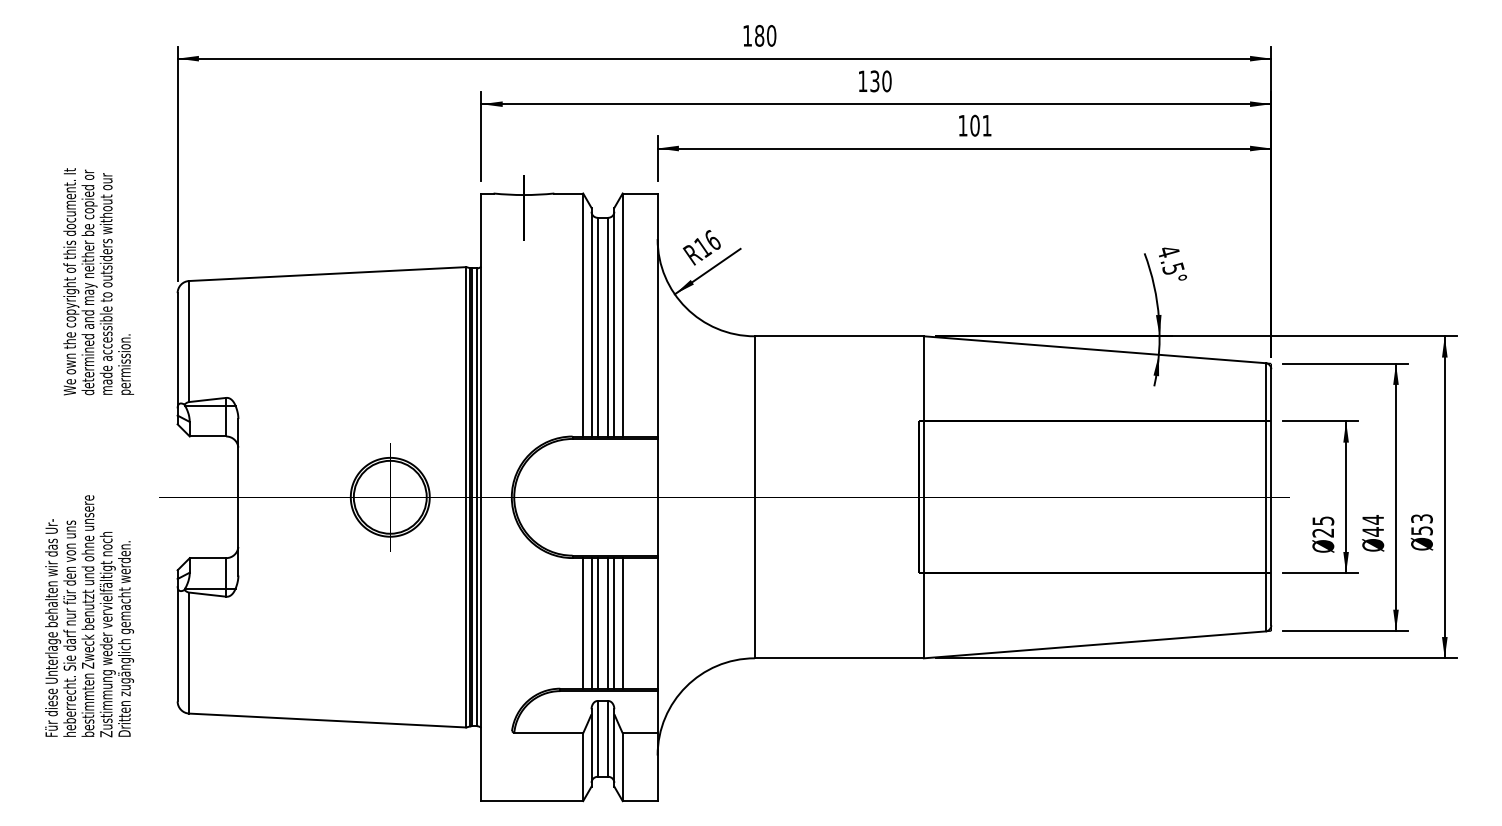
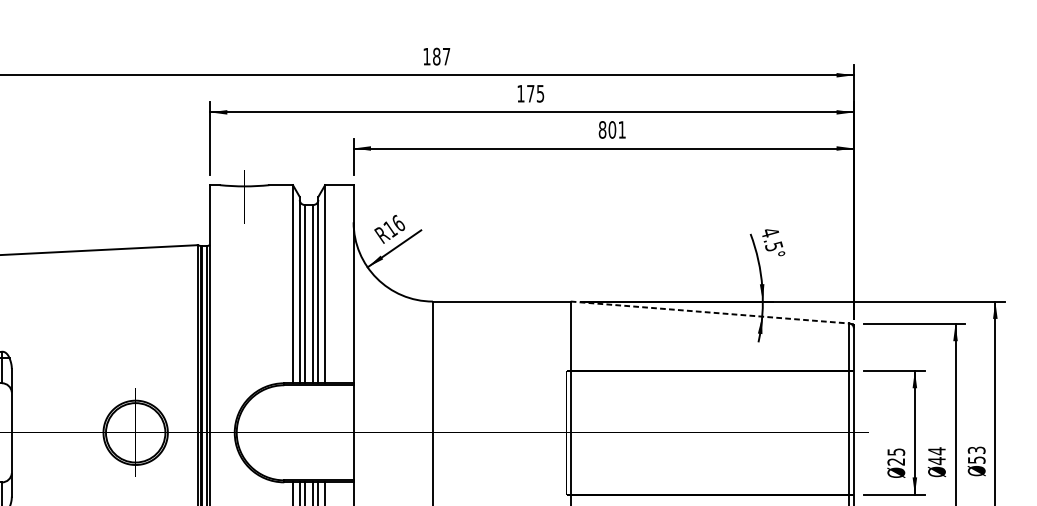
text: (771, 35) -> (446, 56), 180 -> 187
text: (880, 81) -> (535, 93), 130 -> 175
text: (962, 125) -> (602, 129), 101 -> 801
line: (1095, 349) -> (710, 312), solid -> dashed

